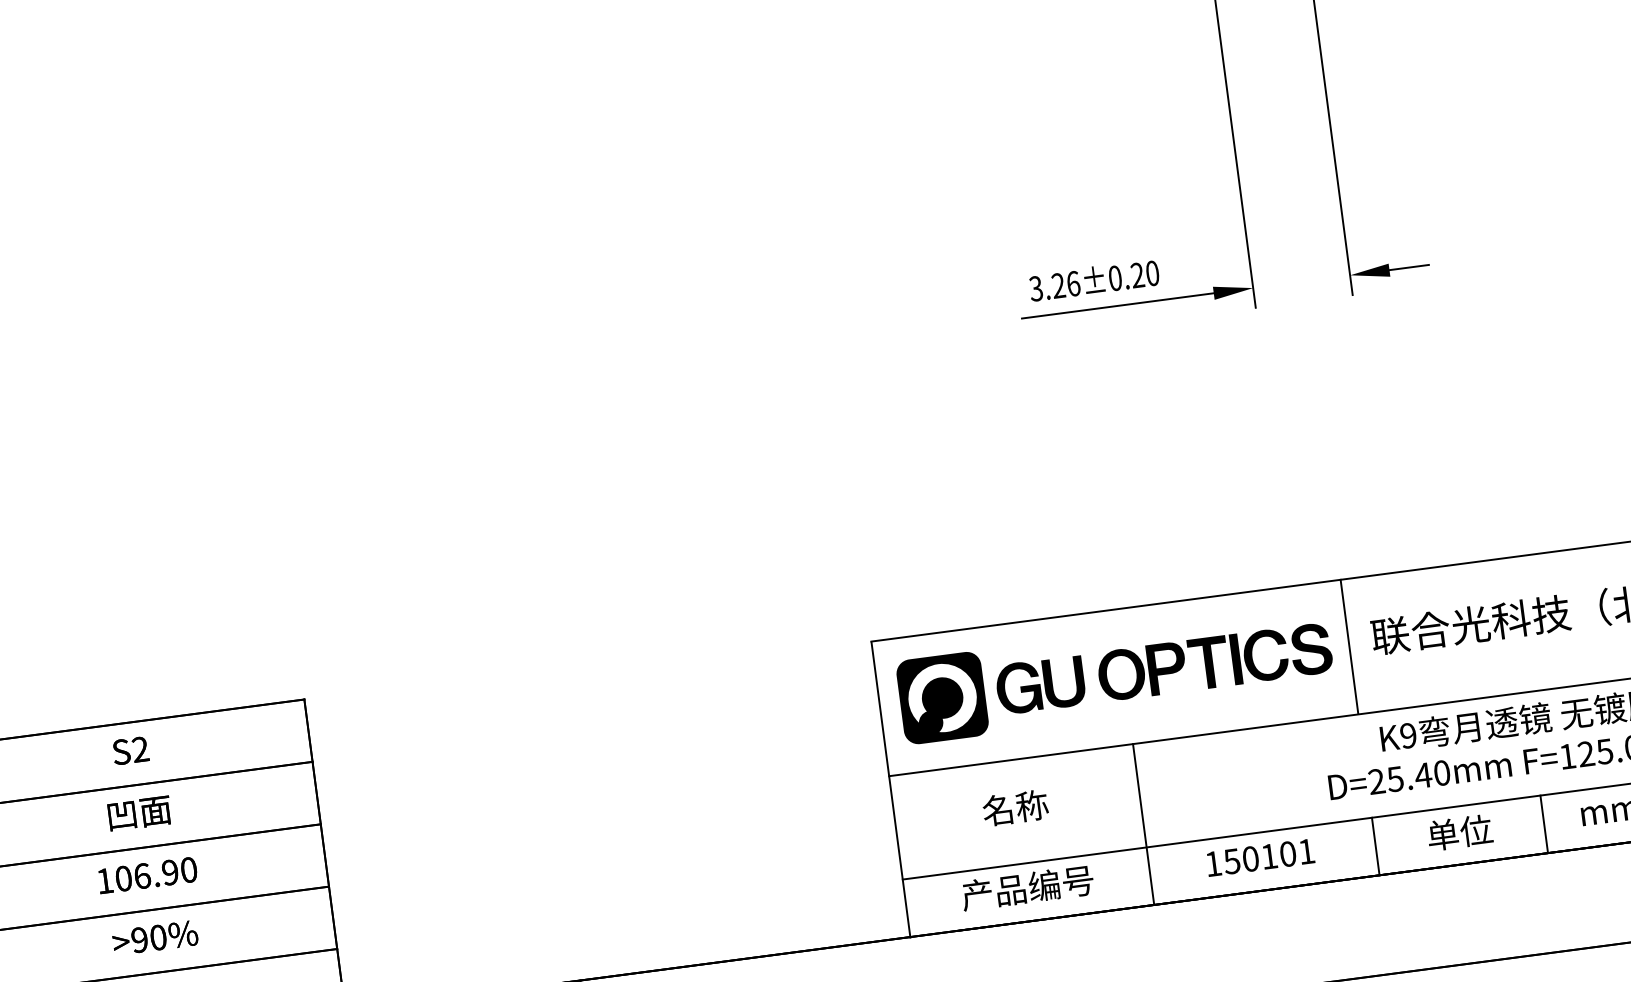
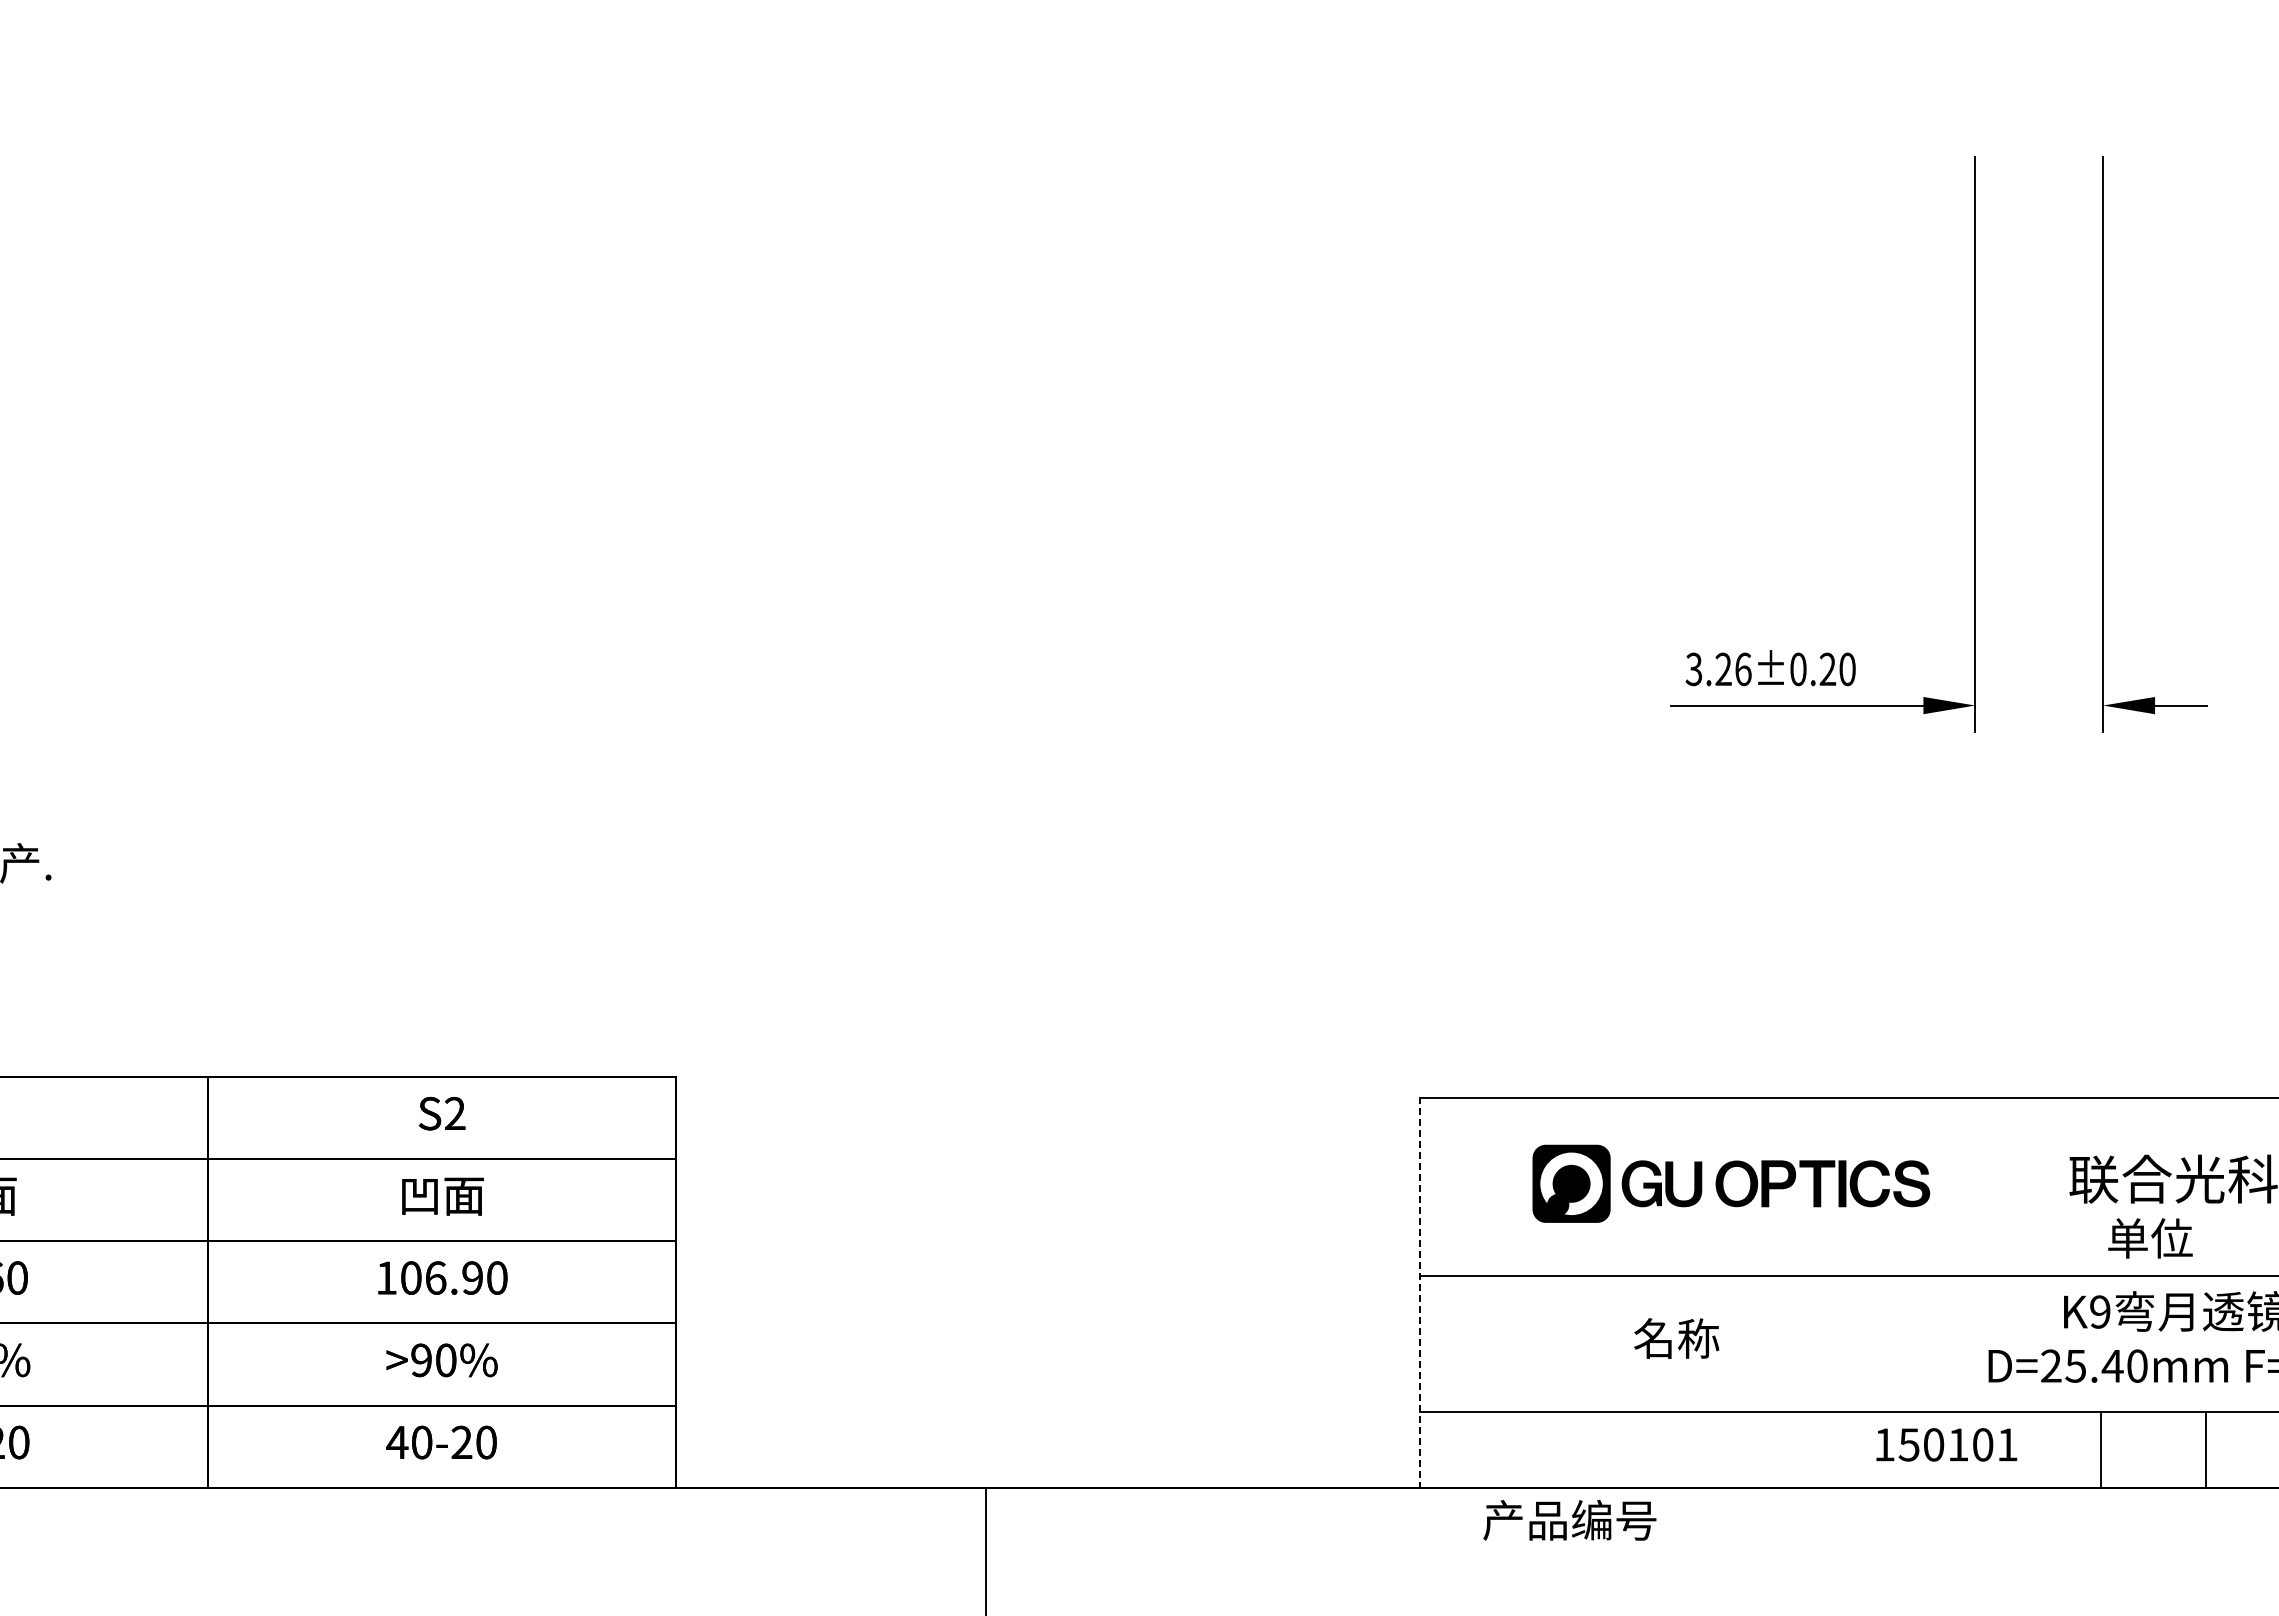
line: (1349, 646) -> (2038, 1186), removed
part: (1115, 675) -> (1731, 1183), size x0.7
line: (890, 789) -> (1420, 1293), solid -> dashed
text: (1015, 807) -> (1676, 1338), moved
line: (1143, 824) -> (1741, 1381), removed
line: (1543, 824) -> (2205, 1449), moved
text: (1460, 832) -> (2150, 1238), moved
line: (1375, 846) -> (2100, 1449), moved
text: (1260, 857) -> (1946, 1444), moved
text: (1027, 887) -> (1569, 1519), moved

